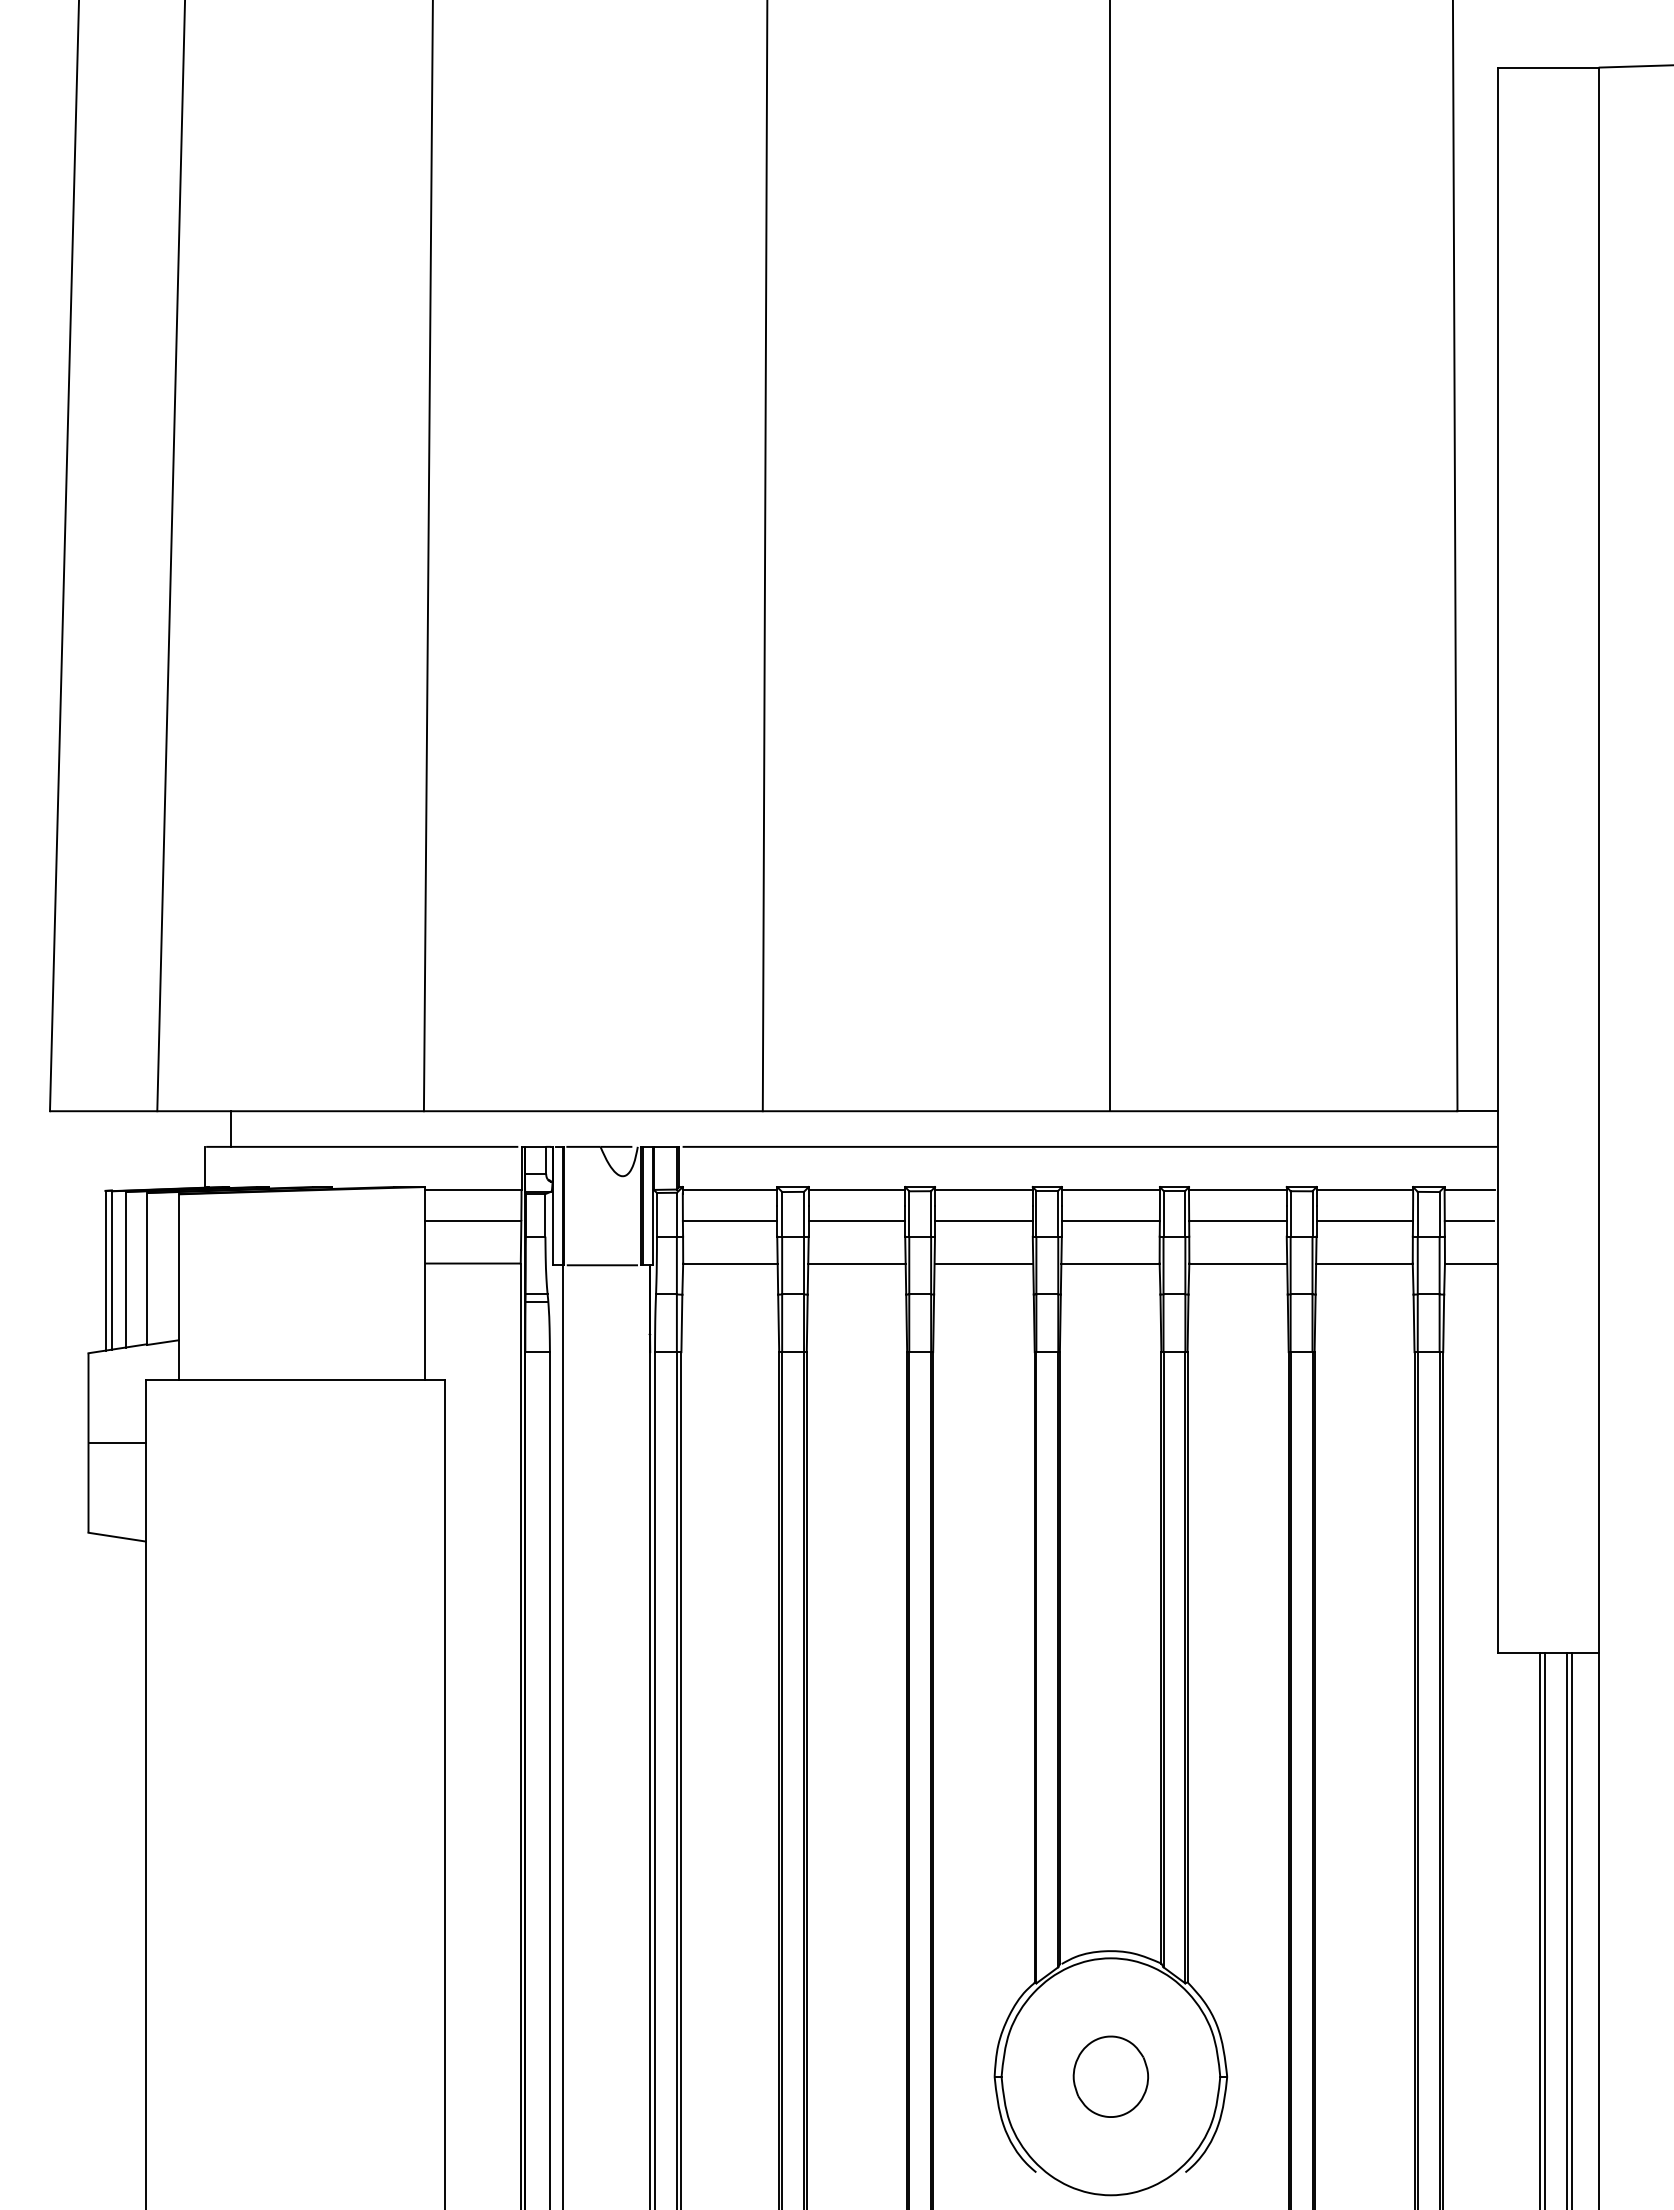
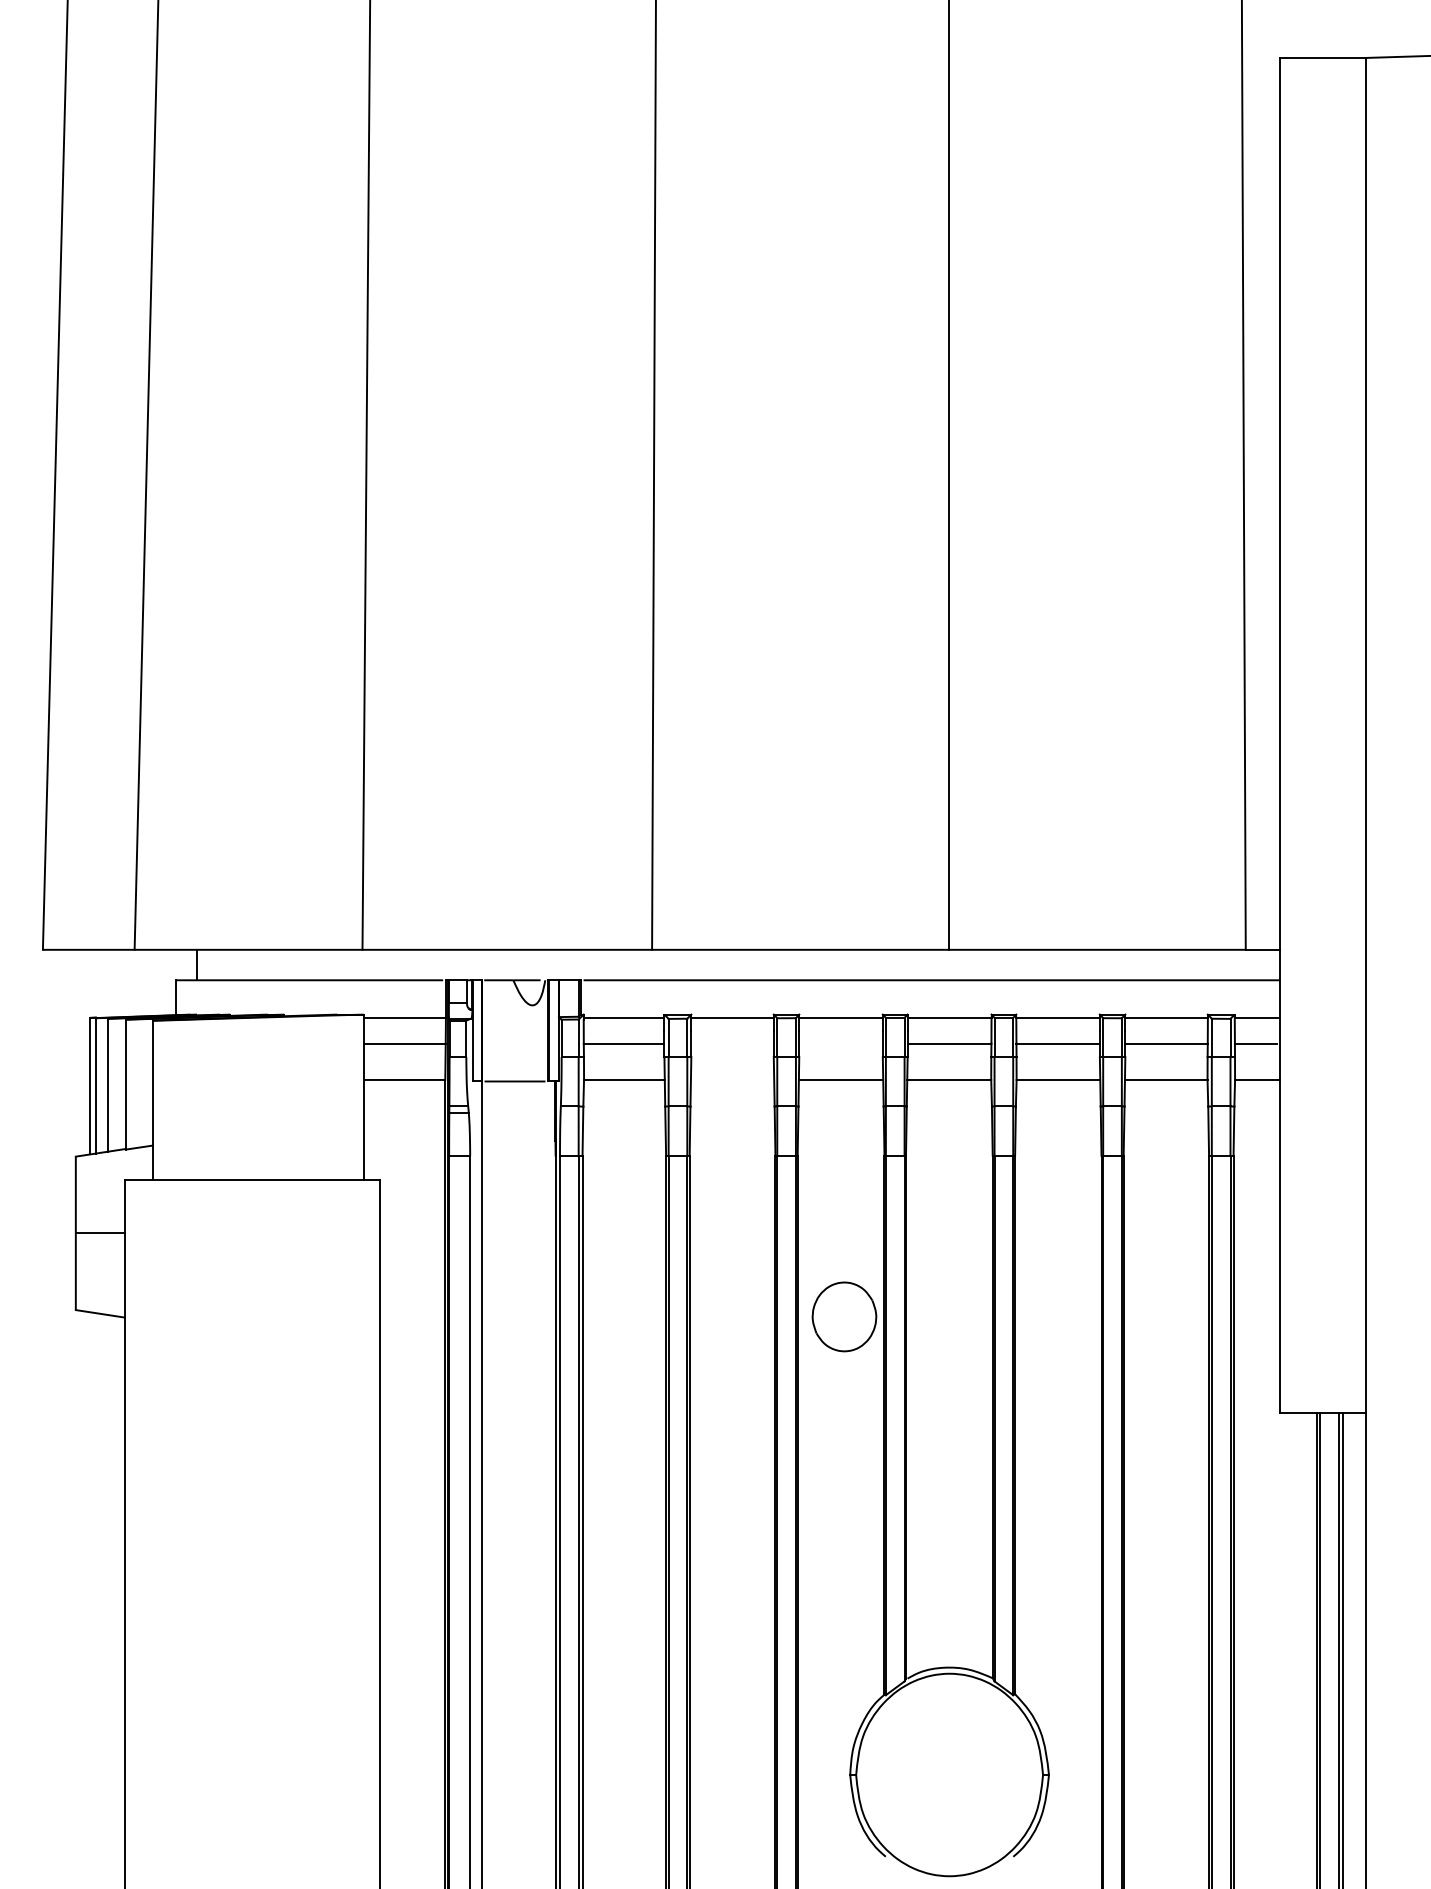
line: (856, 1221) -> (732, 1044), removed
line: (983, 1221) -> (840, 1044), removed
line: (856, 1263) -> (732, 1079), removed
part: (1110, 2076) -> (844, 1316), moved

